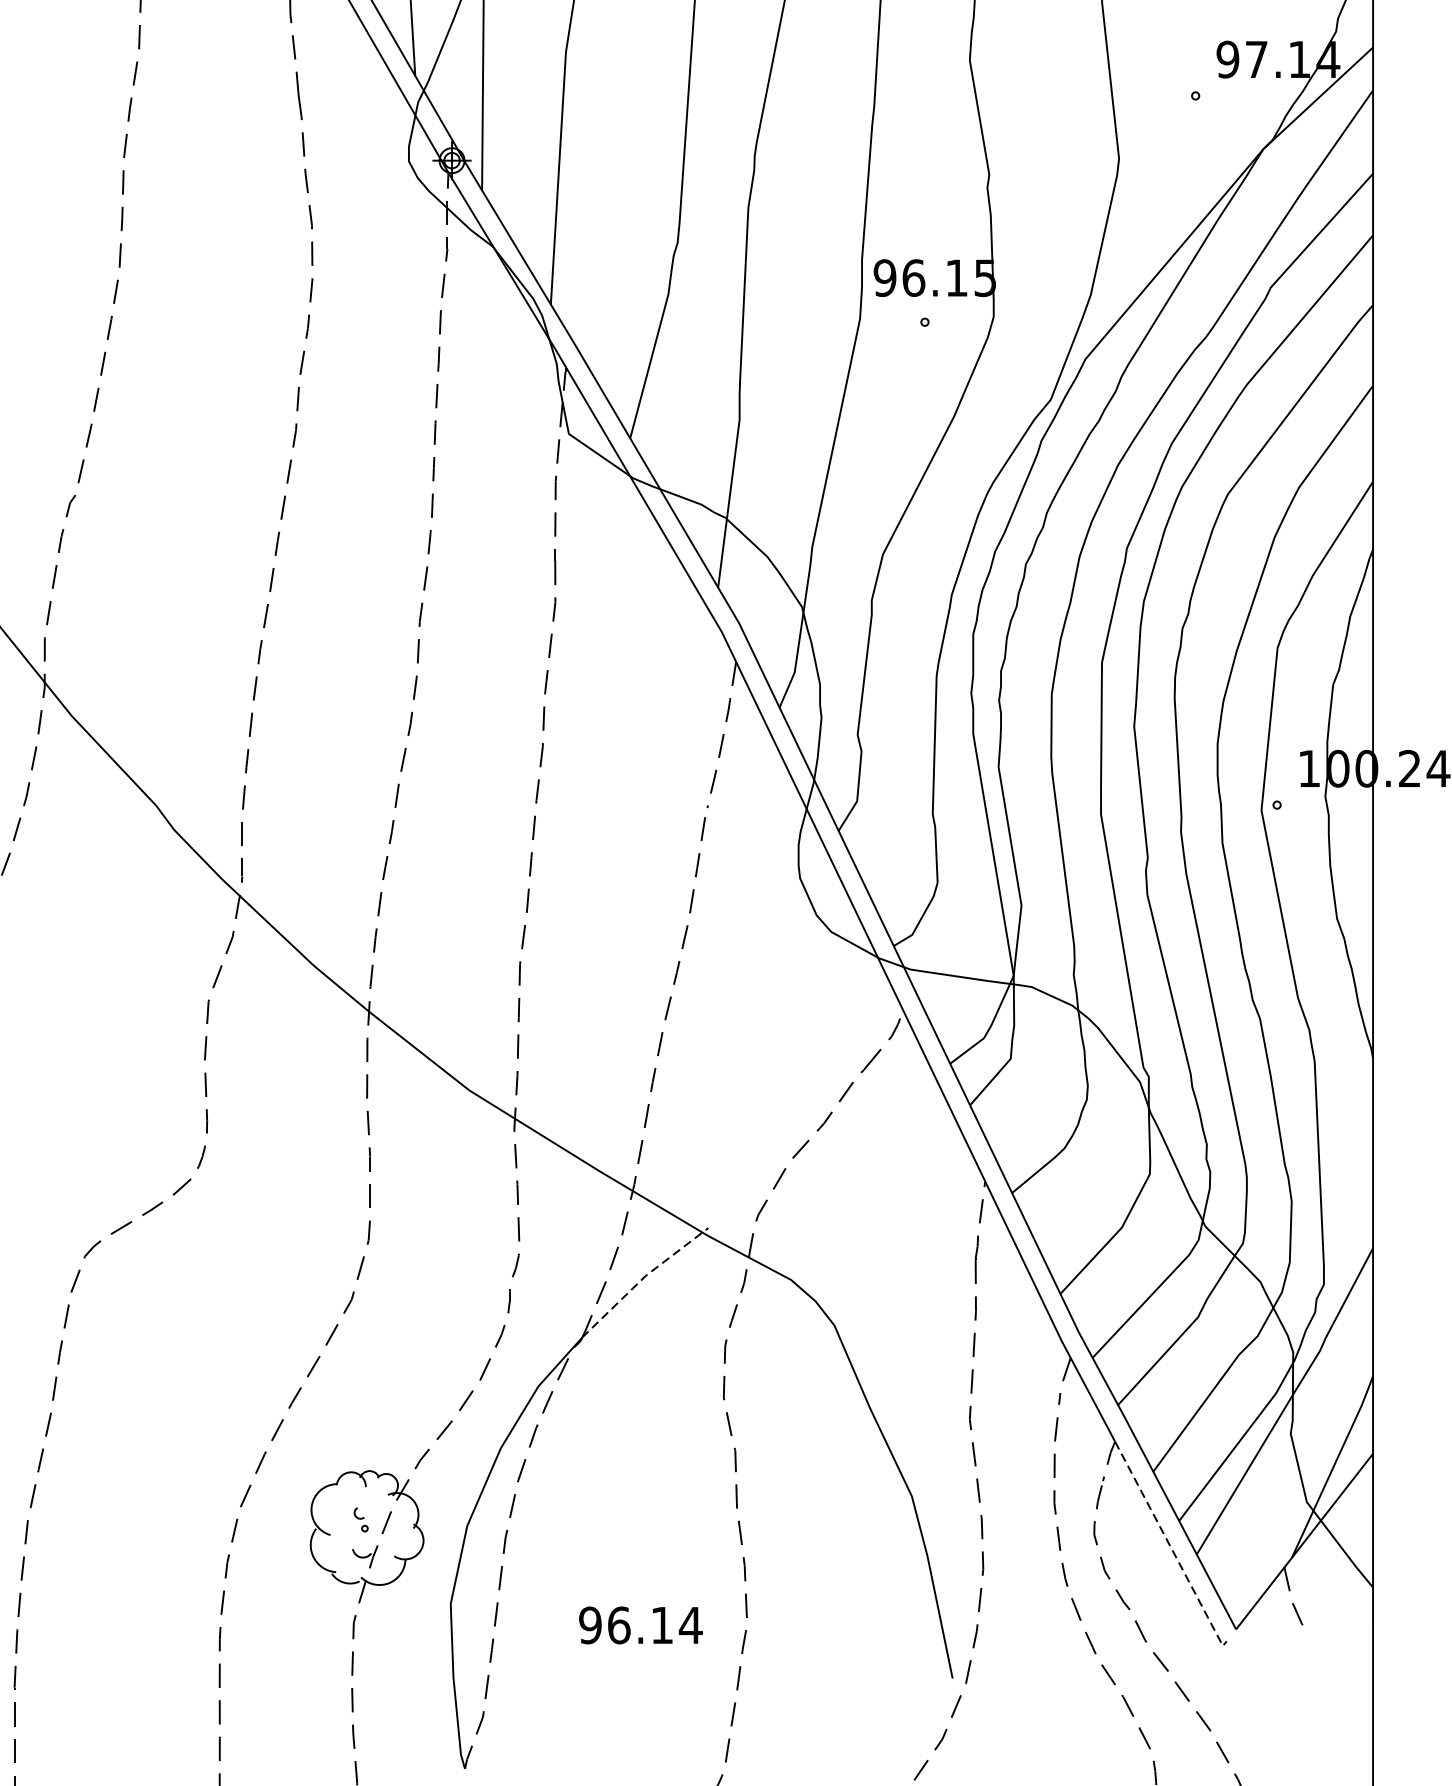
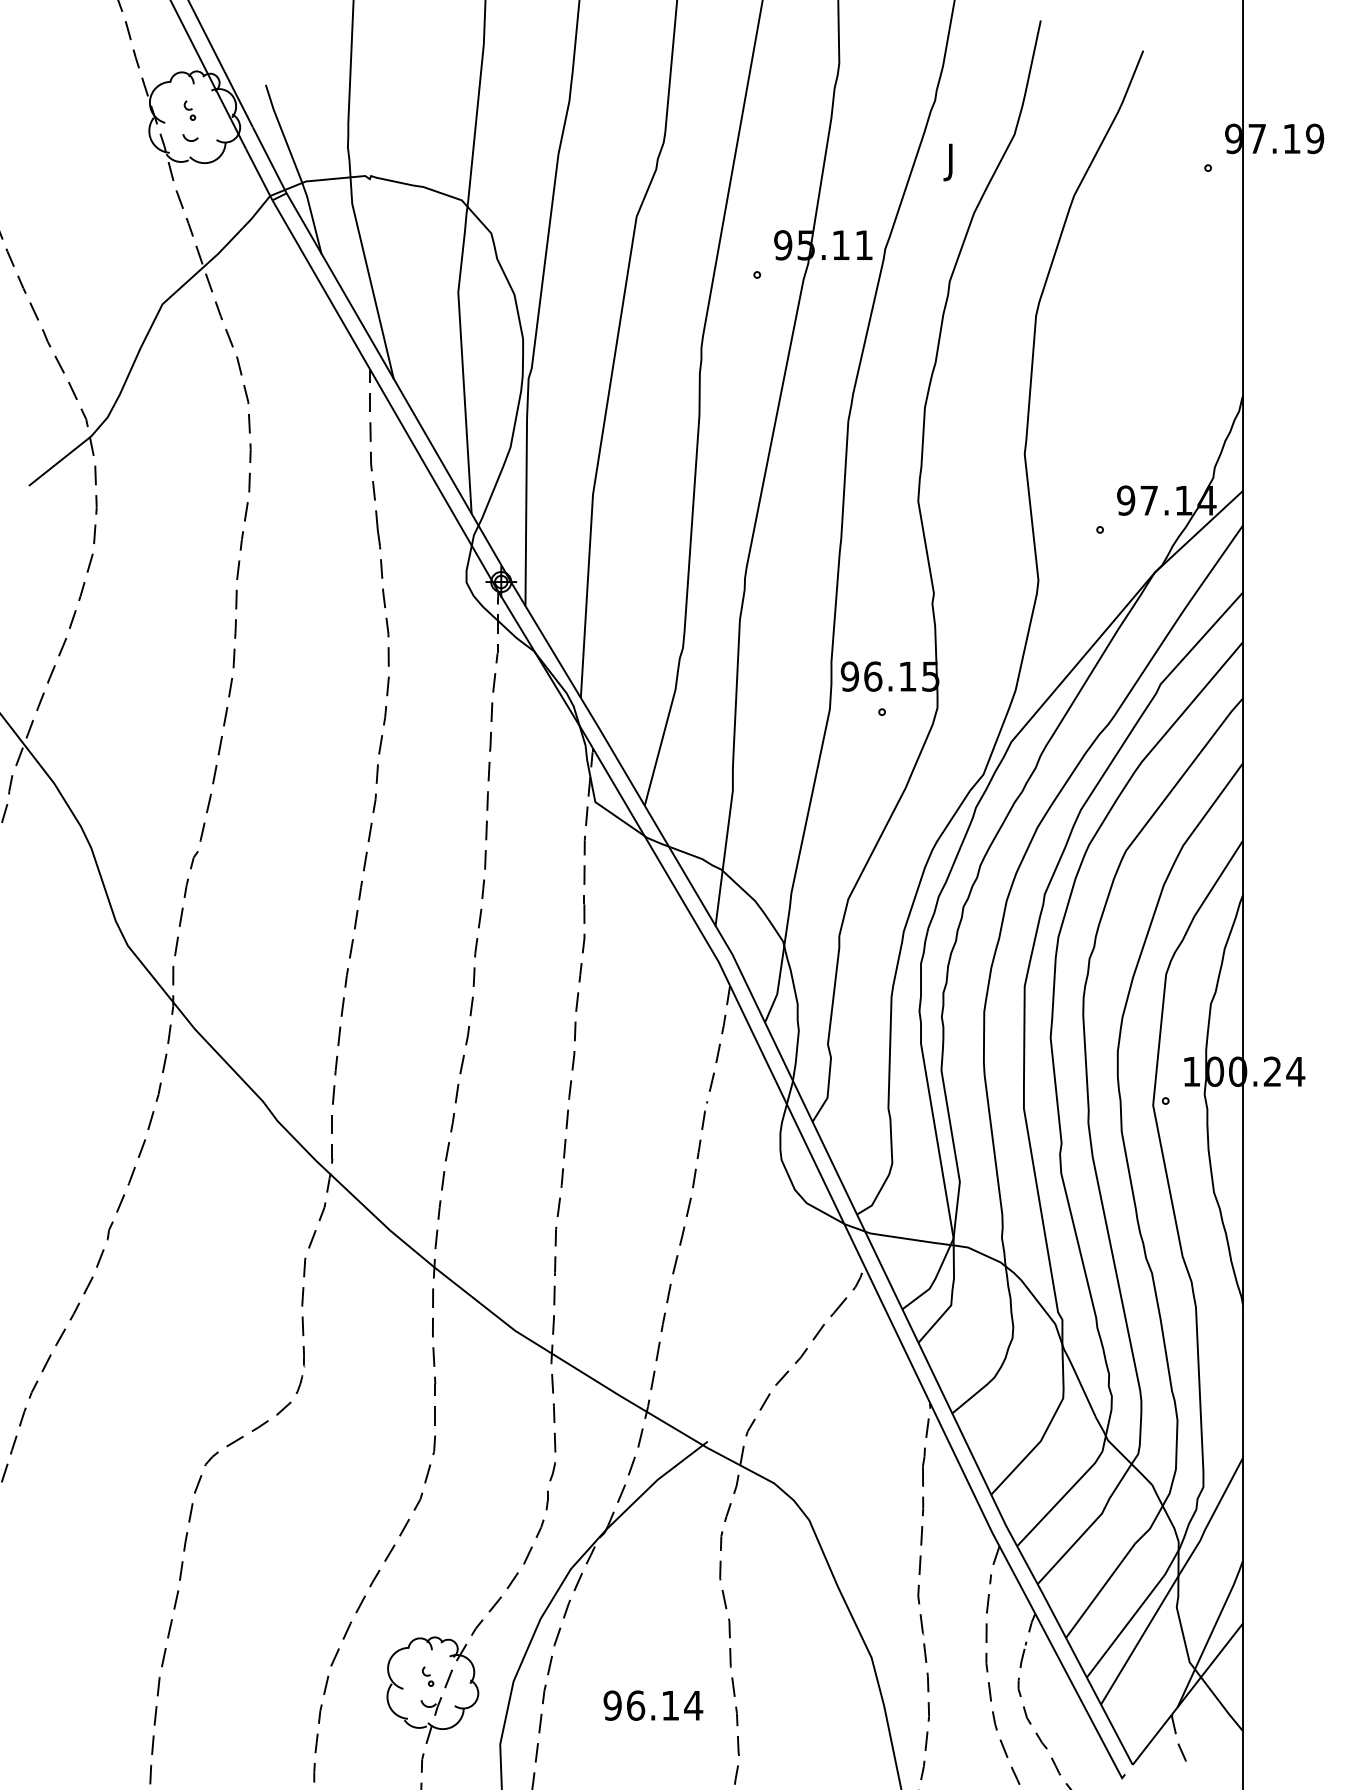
line: (642, 1278) -> (654, 1482), dashed -> solid
line: (1171, 1548) -> (1080, 1699), dashed -> solid
text: (641, 1625) -> (653, 1705), moved

